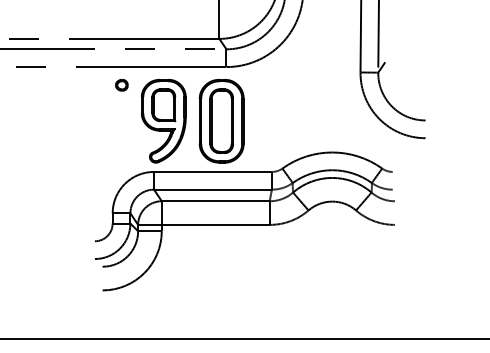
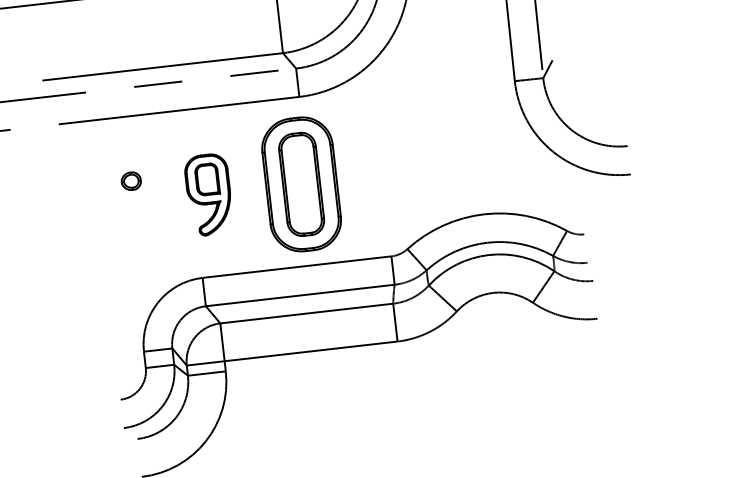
part: (121, 84) -> (130, 180), moved
part: (163, 120) -> (208, 193), size x0.6

